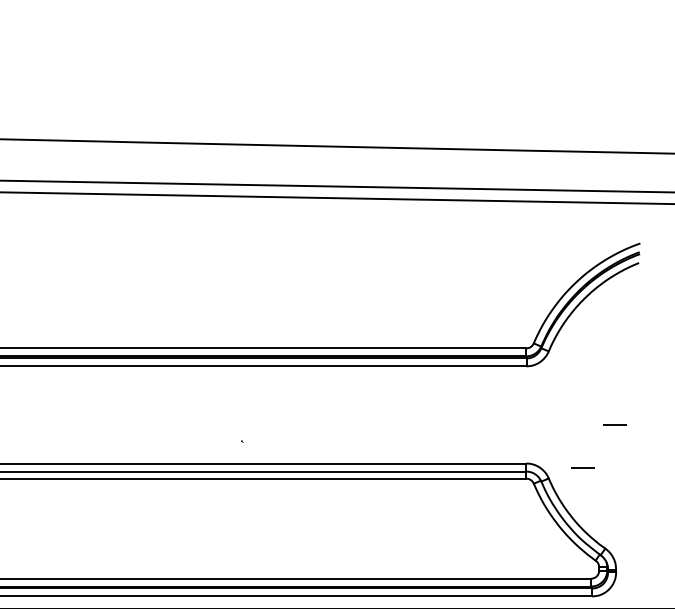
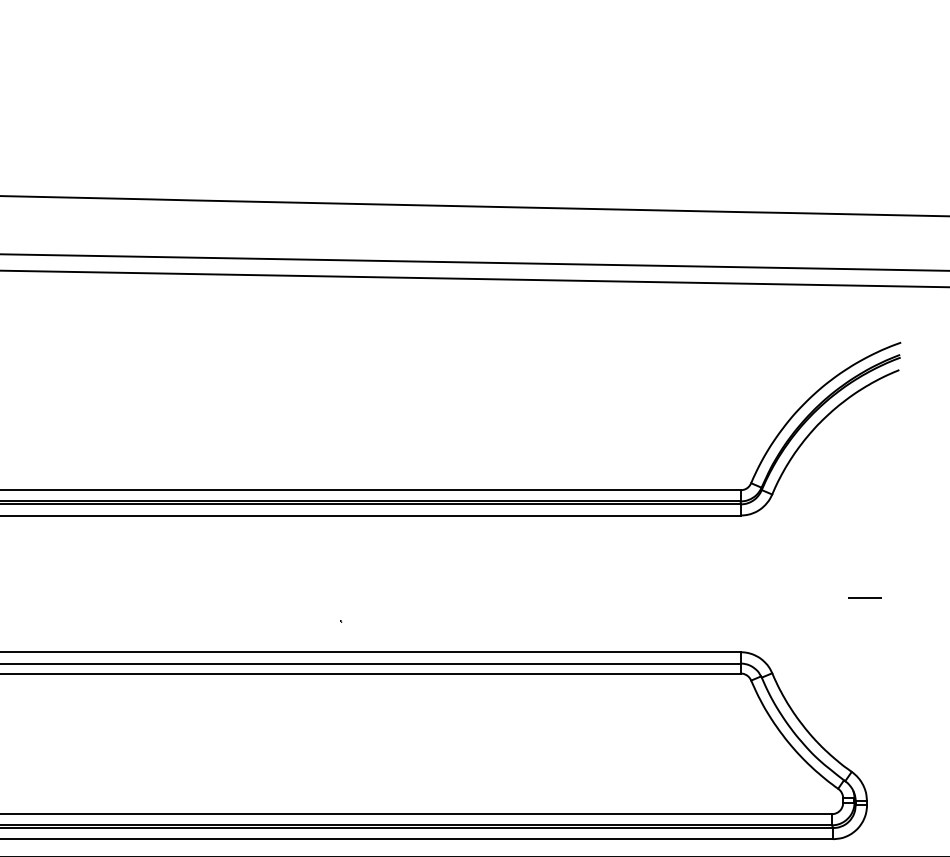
line: (582, 467) -> (819, 657), removed

